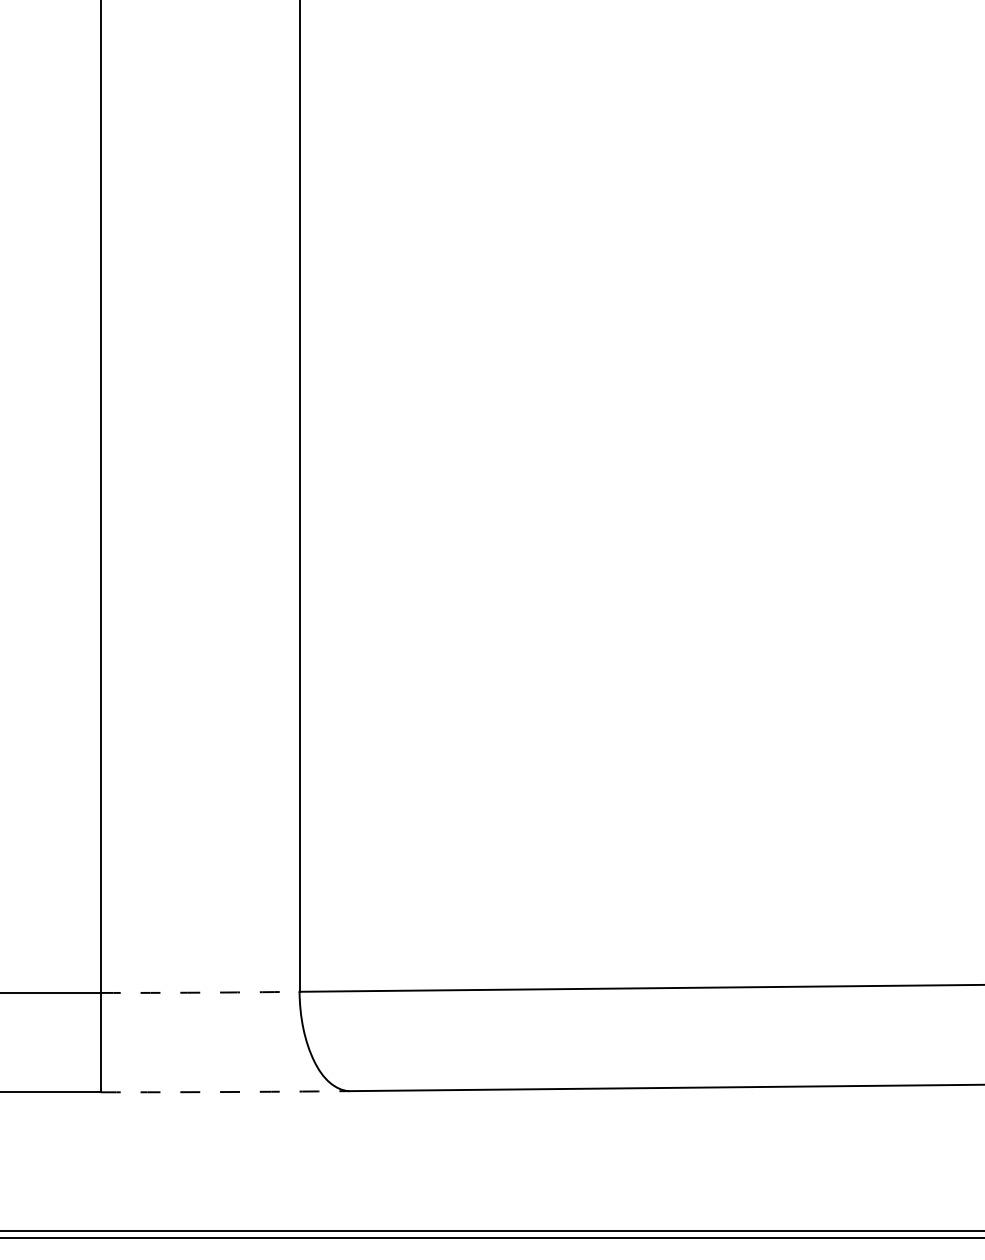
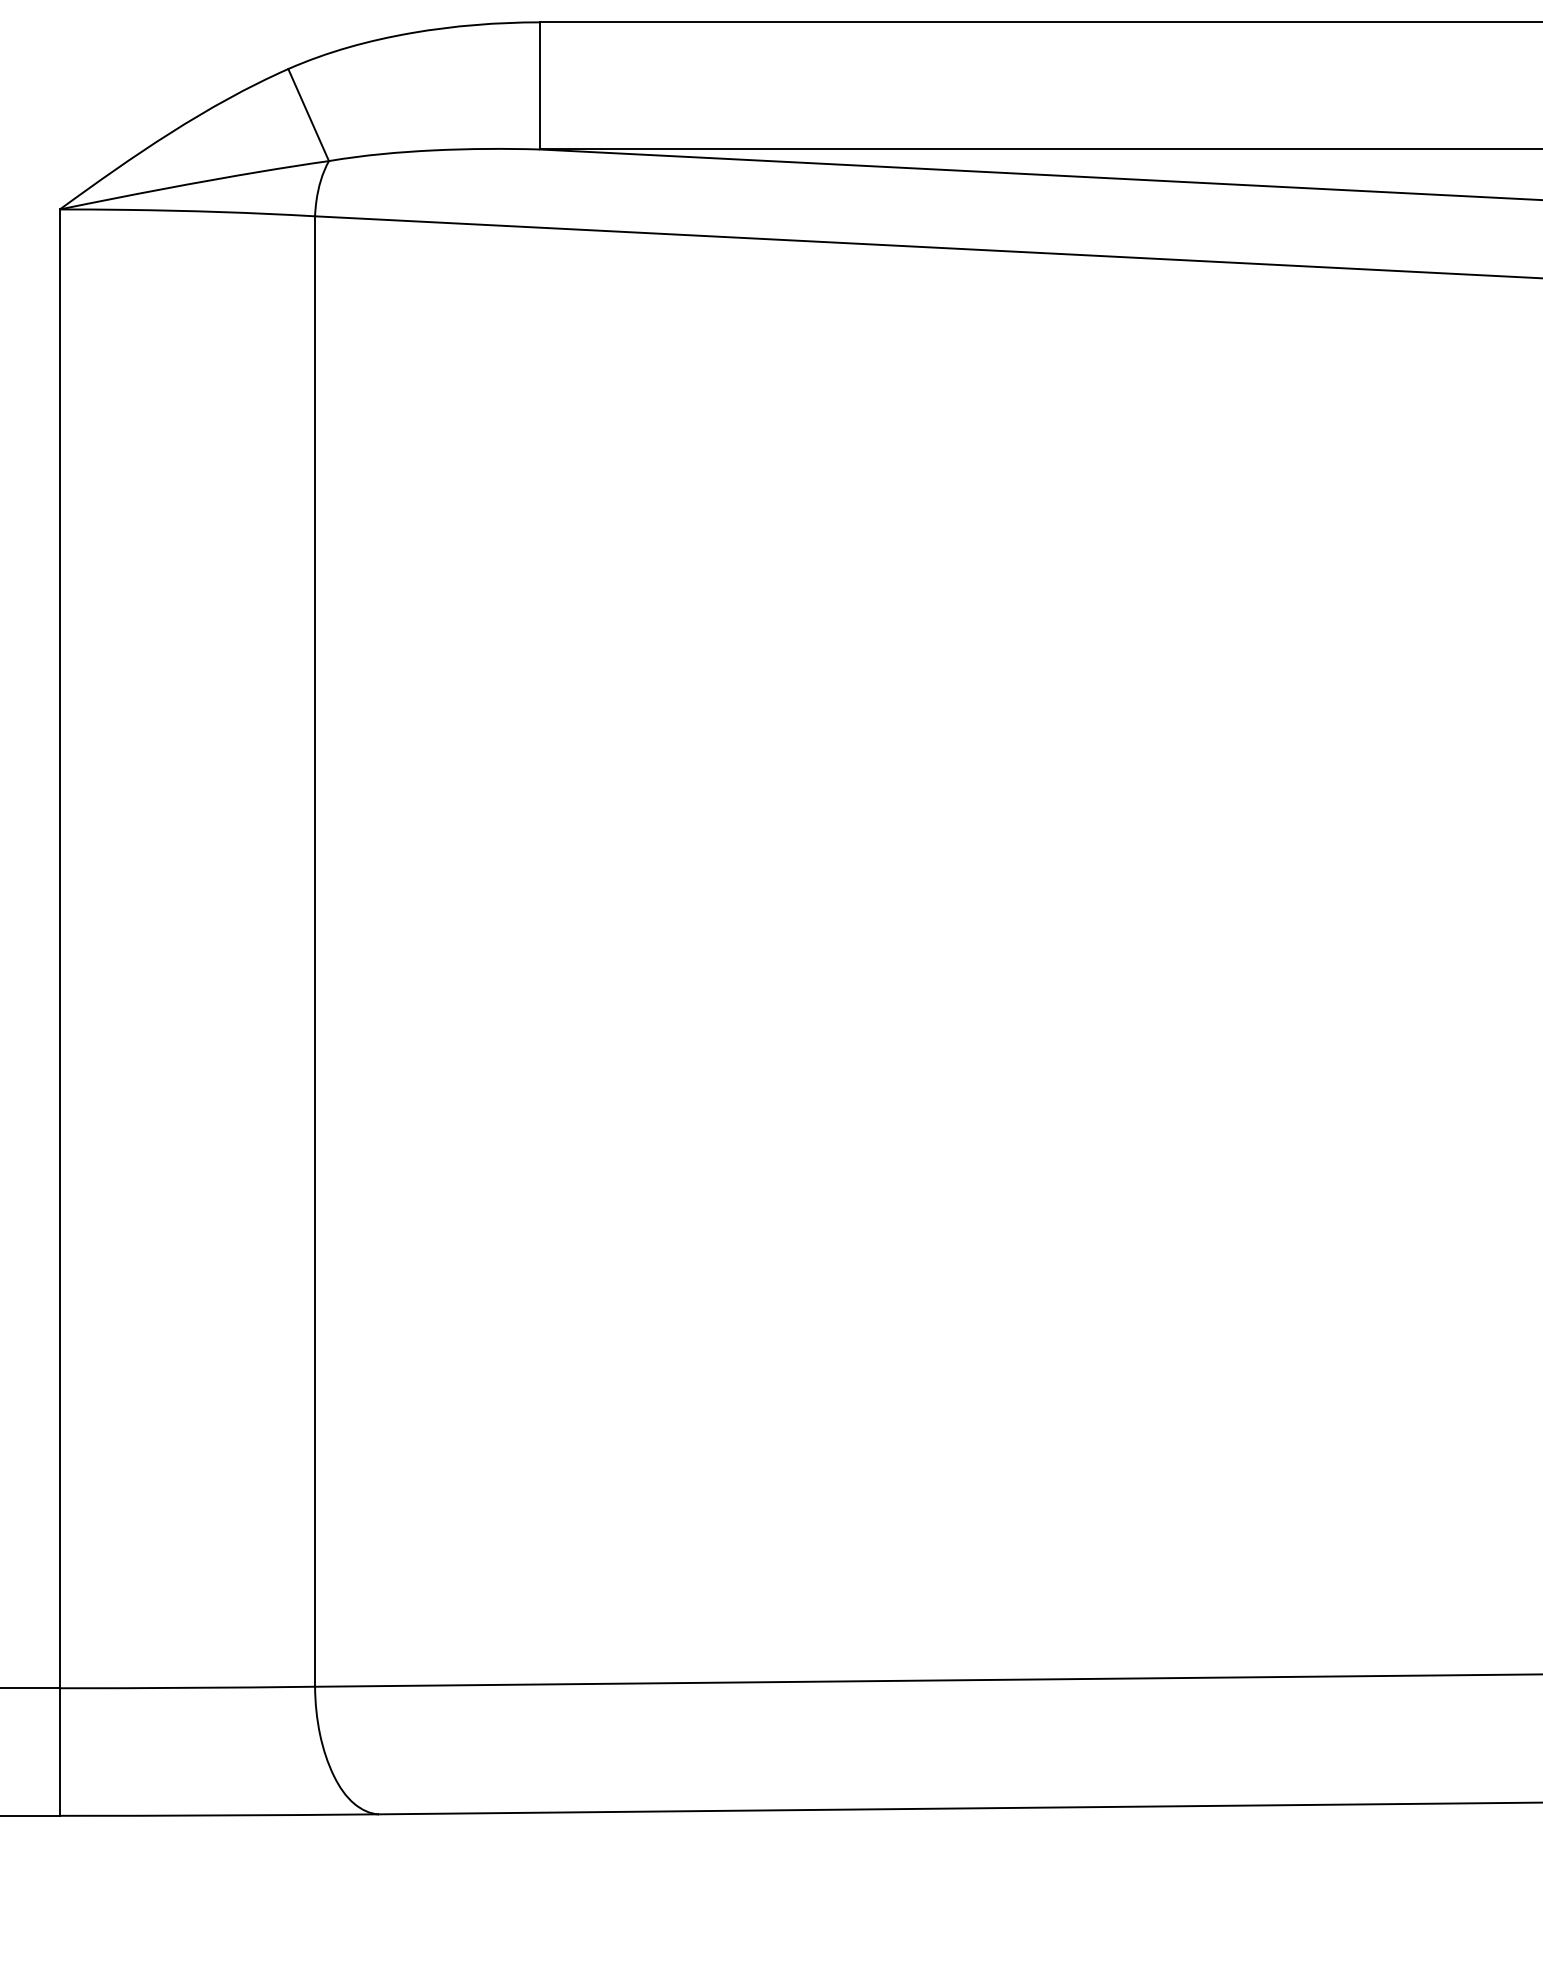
arc: (200, 992) -> (187, 1687), dashed -> solid
arc: (225, 1092) -> (219, 1815), dashed -> solid

